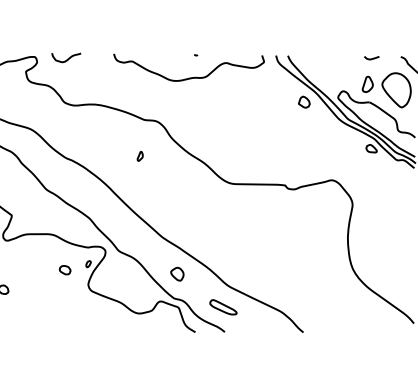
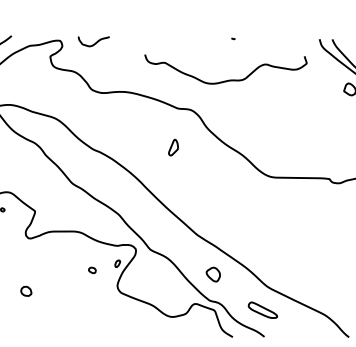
curve: (188, 77) -> (225, 80), moved
part: (139, 156) -> (172, 147), size x1.6
part: (64, 270) -> (91, 270), size x0.6

